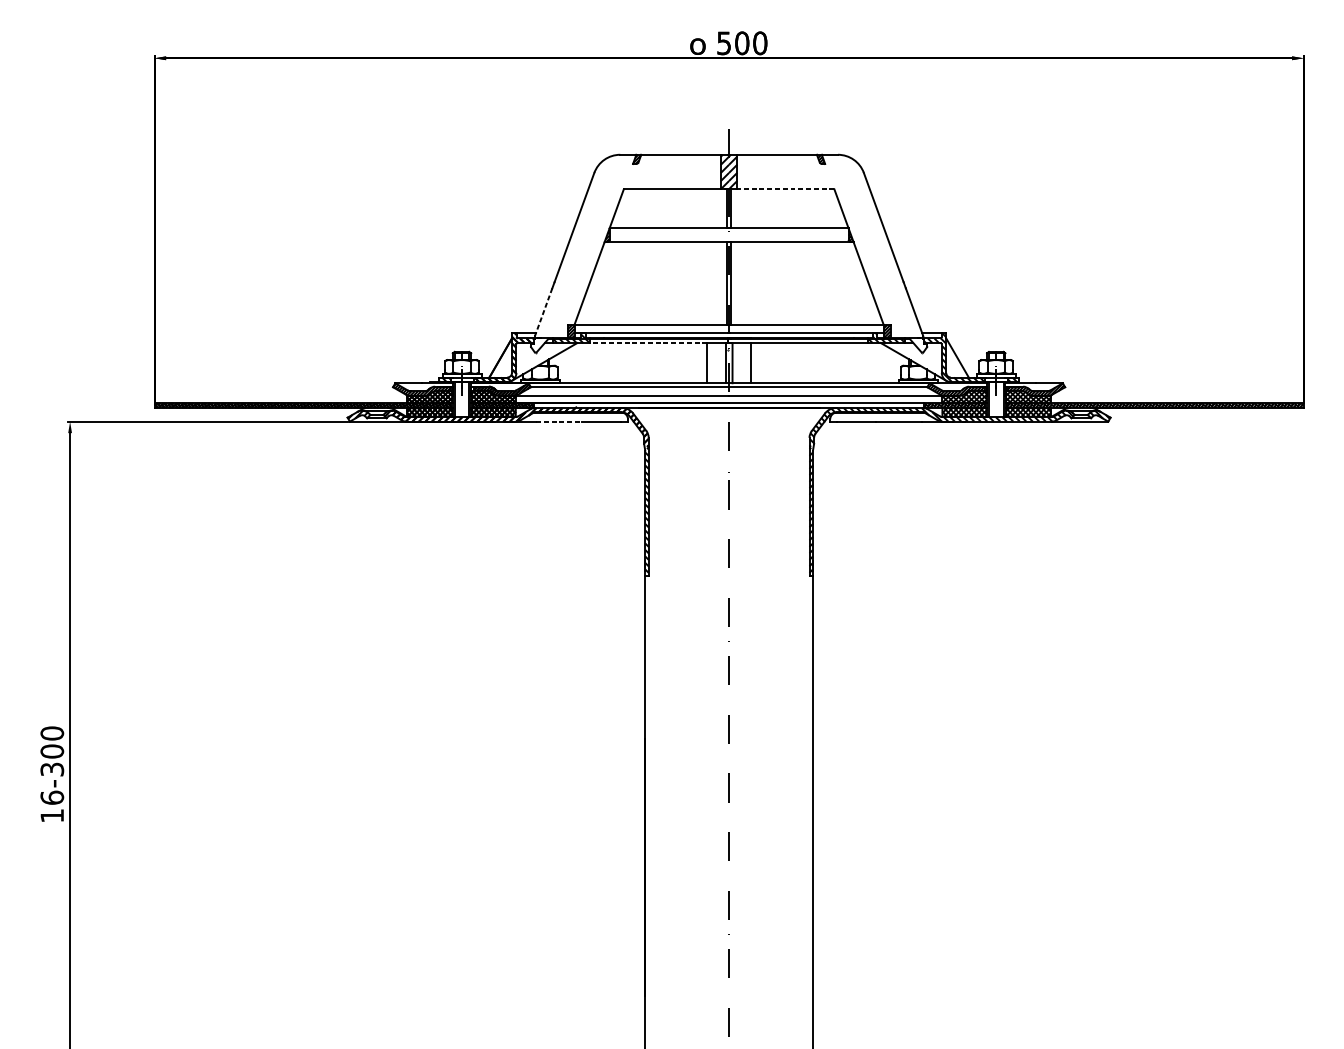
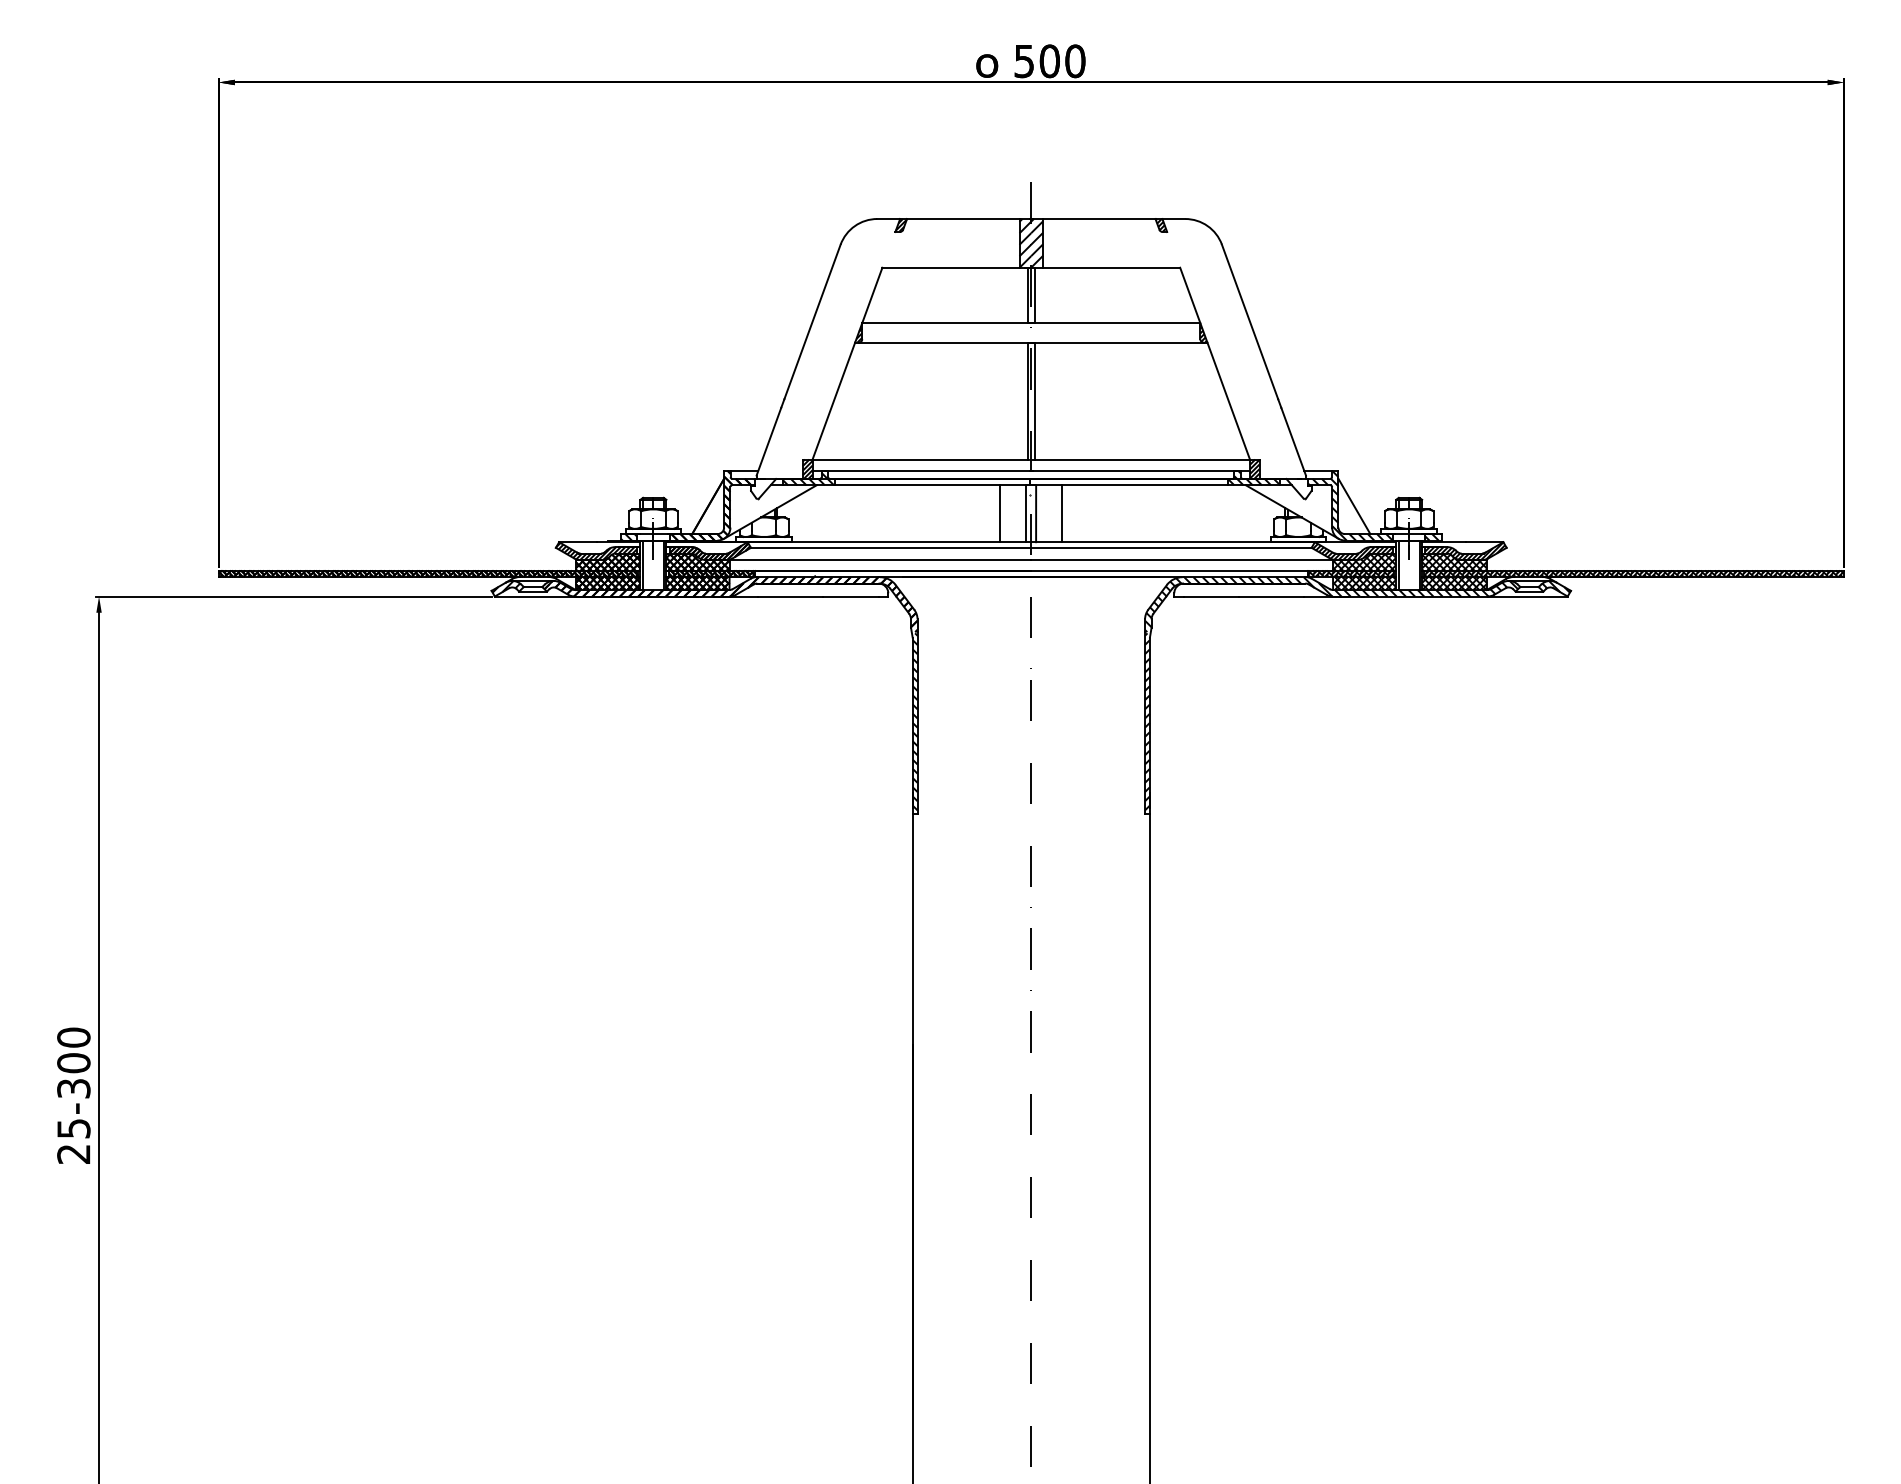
line: (785, 189) -> (1111, 267), dashed -> solid
line: (543, 312) -> (768, 441), dashed -> solid
line: (648, 343) -> (917, 485), dashed -> solid
line: (558, 421) -> (790, 596), dashed -> solid
text: (52, 806) -> (73, 1140), 16-300 -> 25-300

